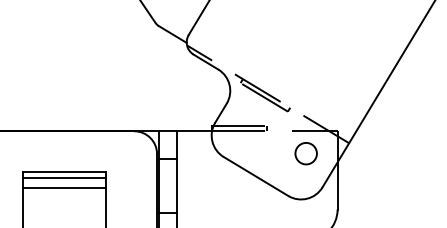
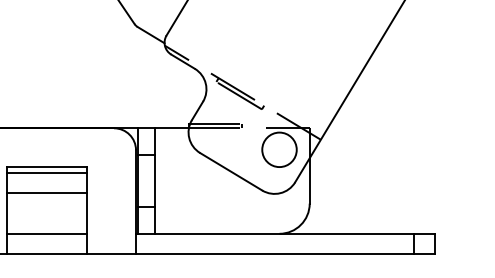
circle: (306, 153) -> (279, 149), size x1.67
line: (64, 188) -> (46, 193), moved

